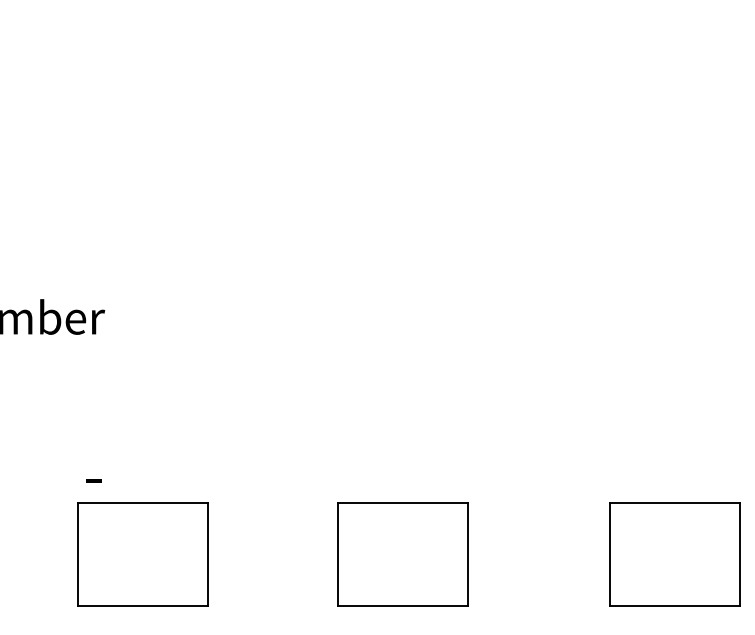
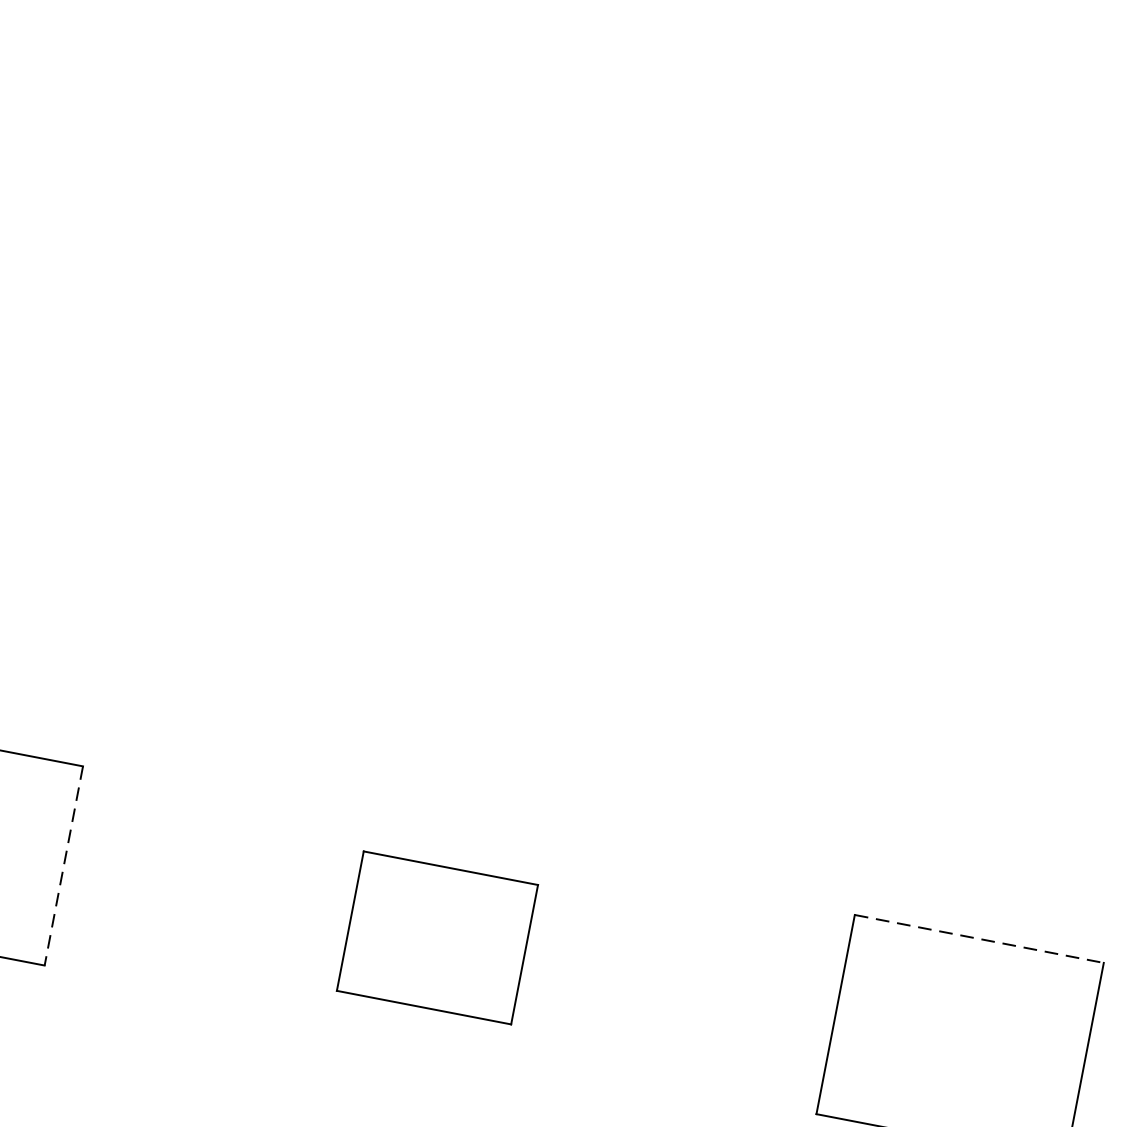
line: (675, 502) -> (979, 938), solid -> dashed
line: (207, 554) -> (62, 865), solid -> dashed
part: (402, 554) -> (436, 937), size x0.7

